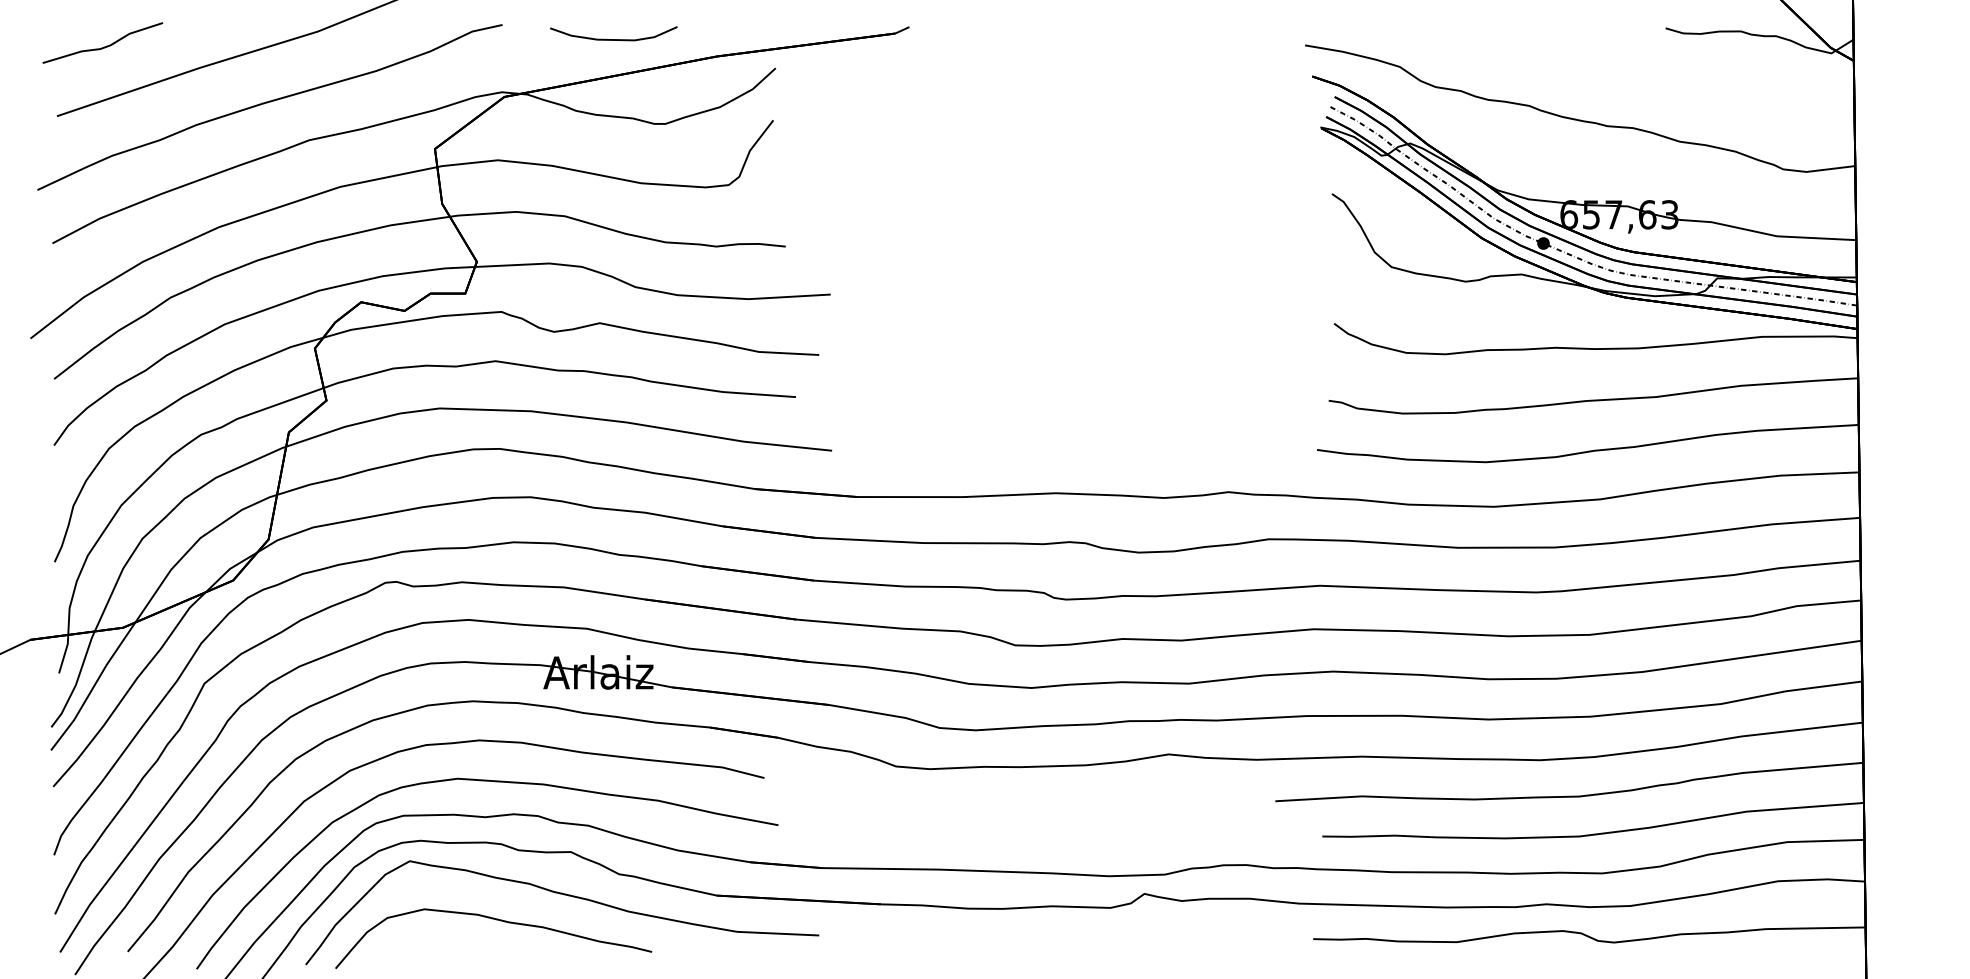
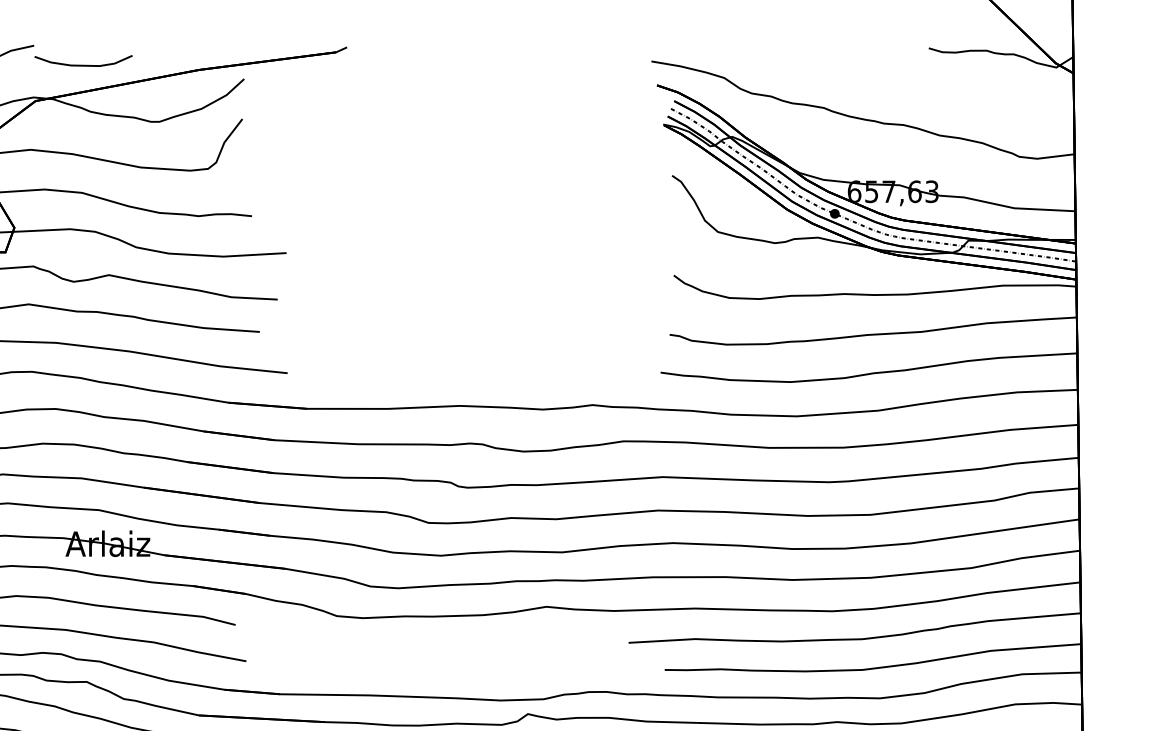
curve: (613, 39) -> (83, 65), moved

